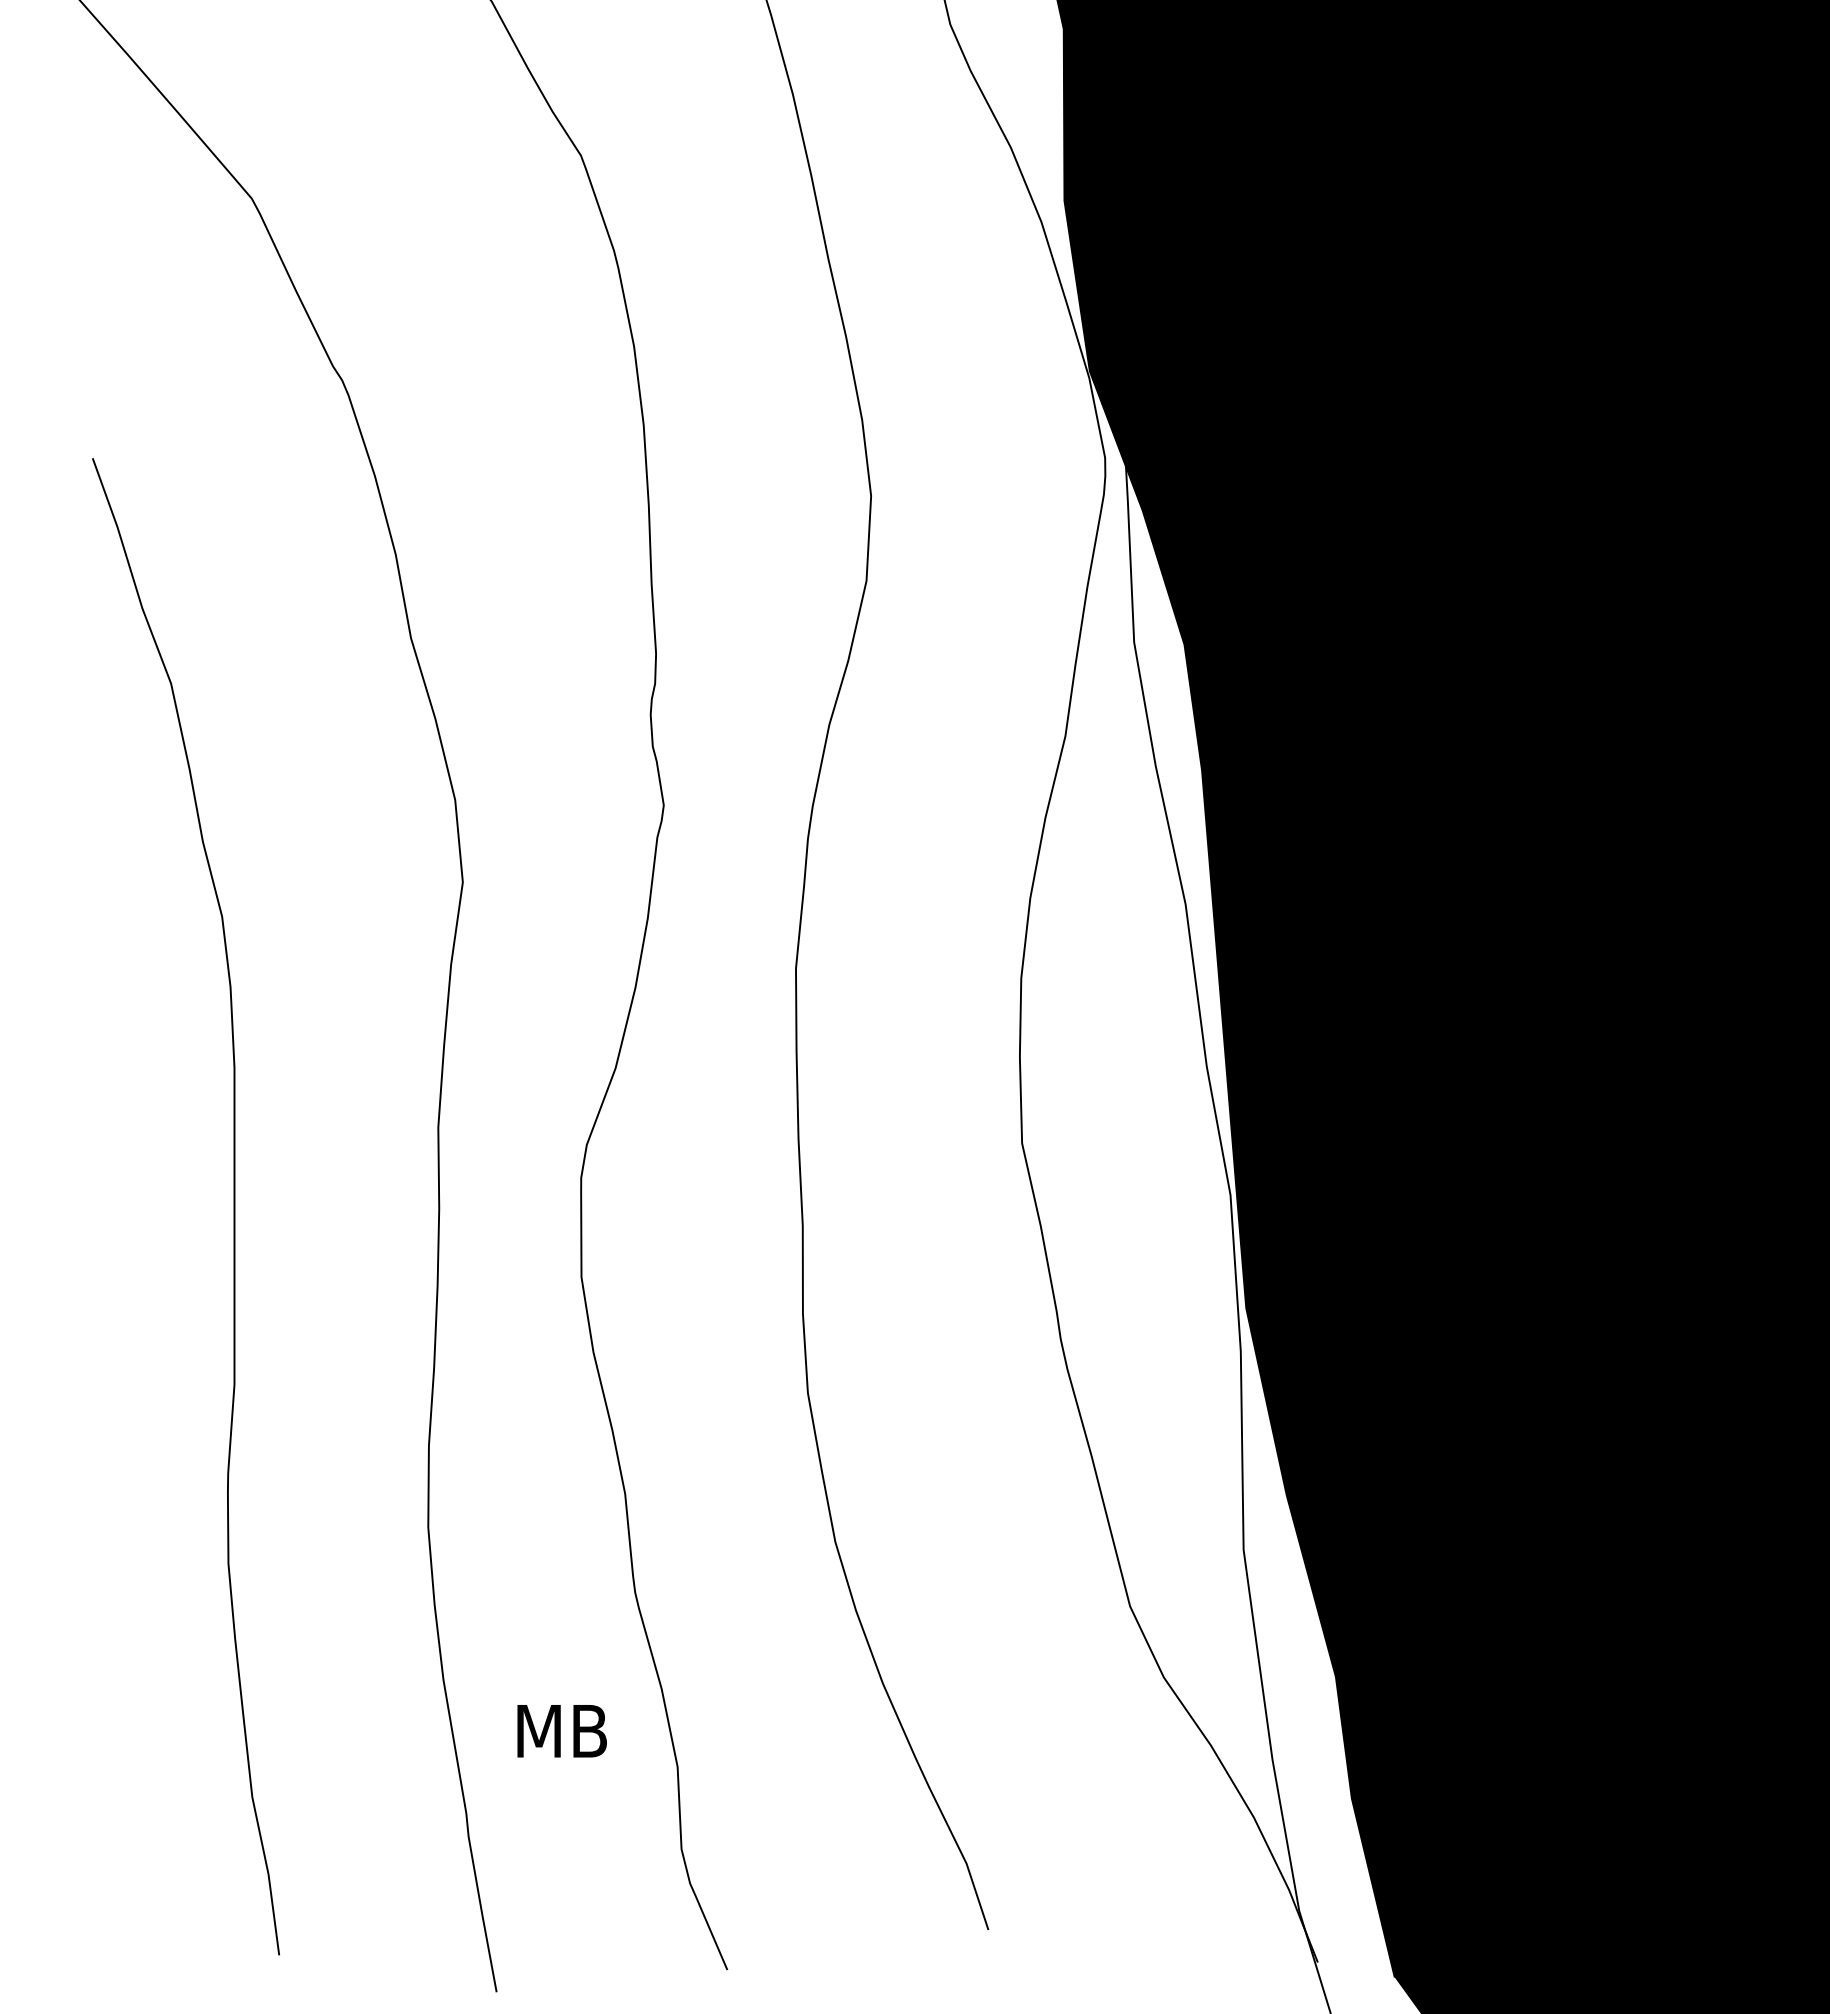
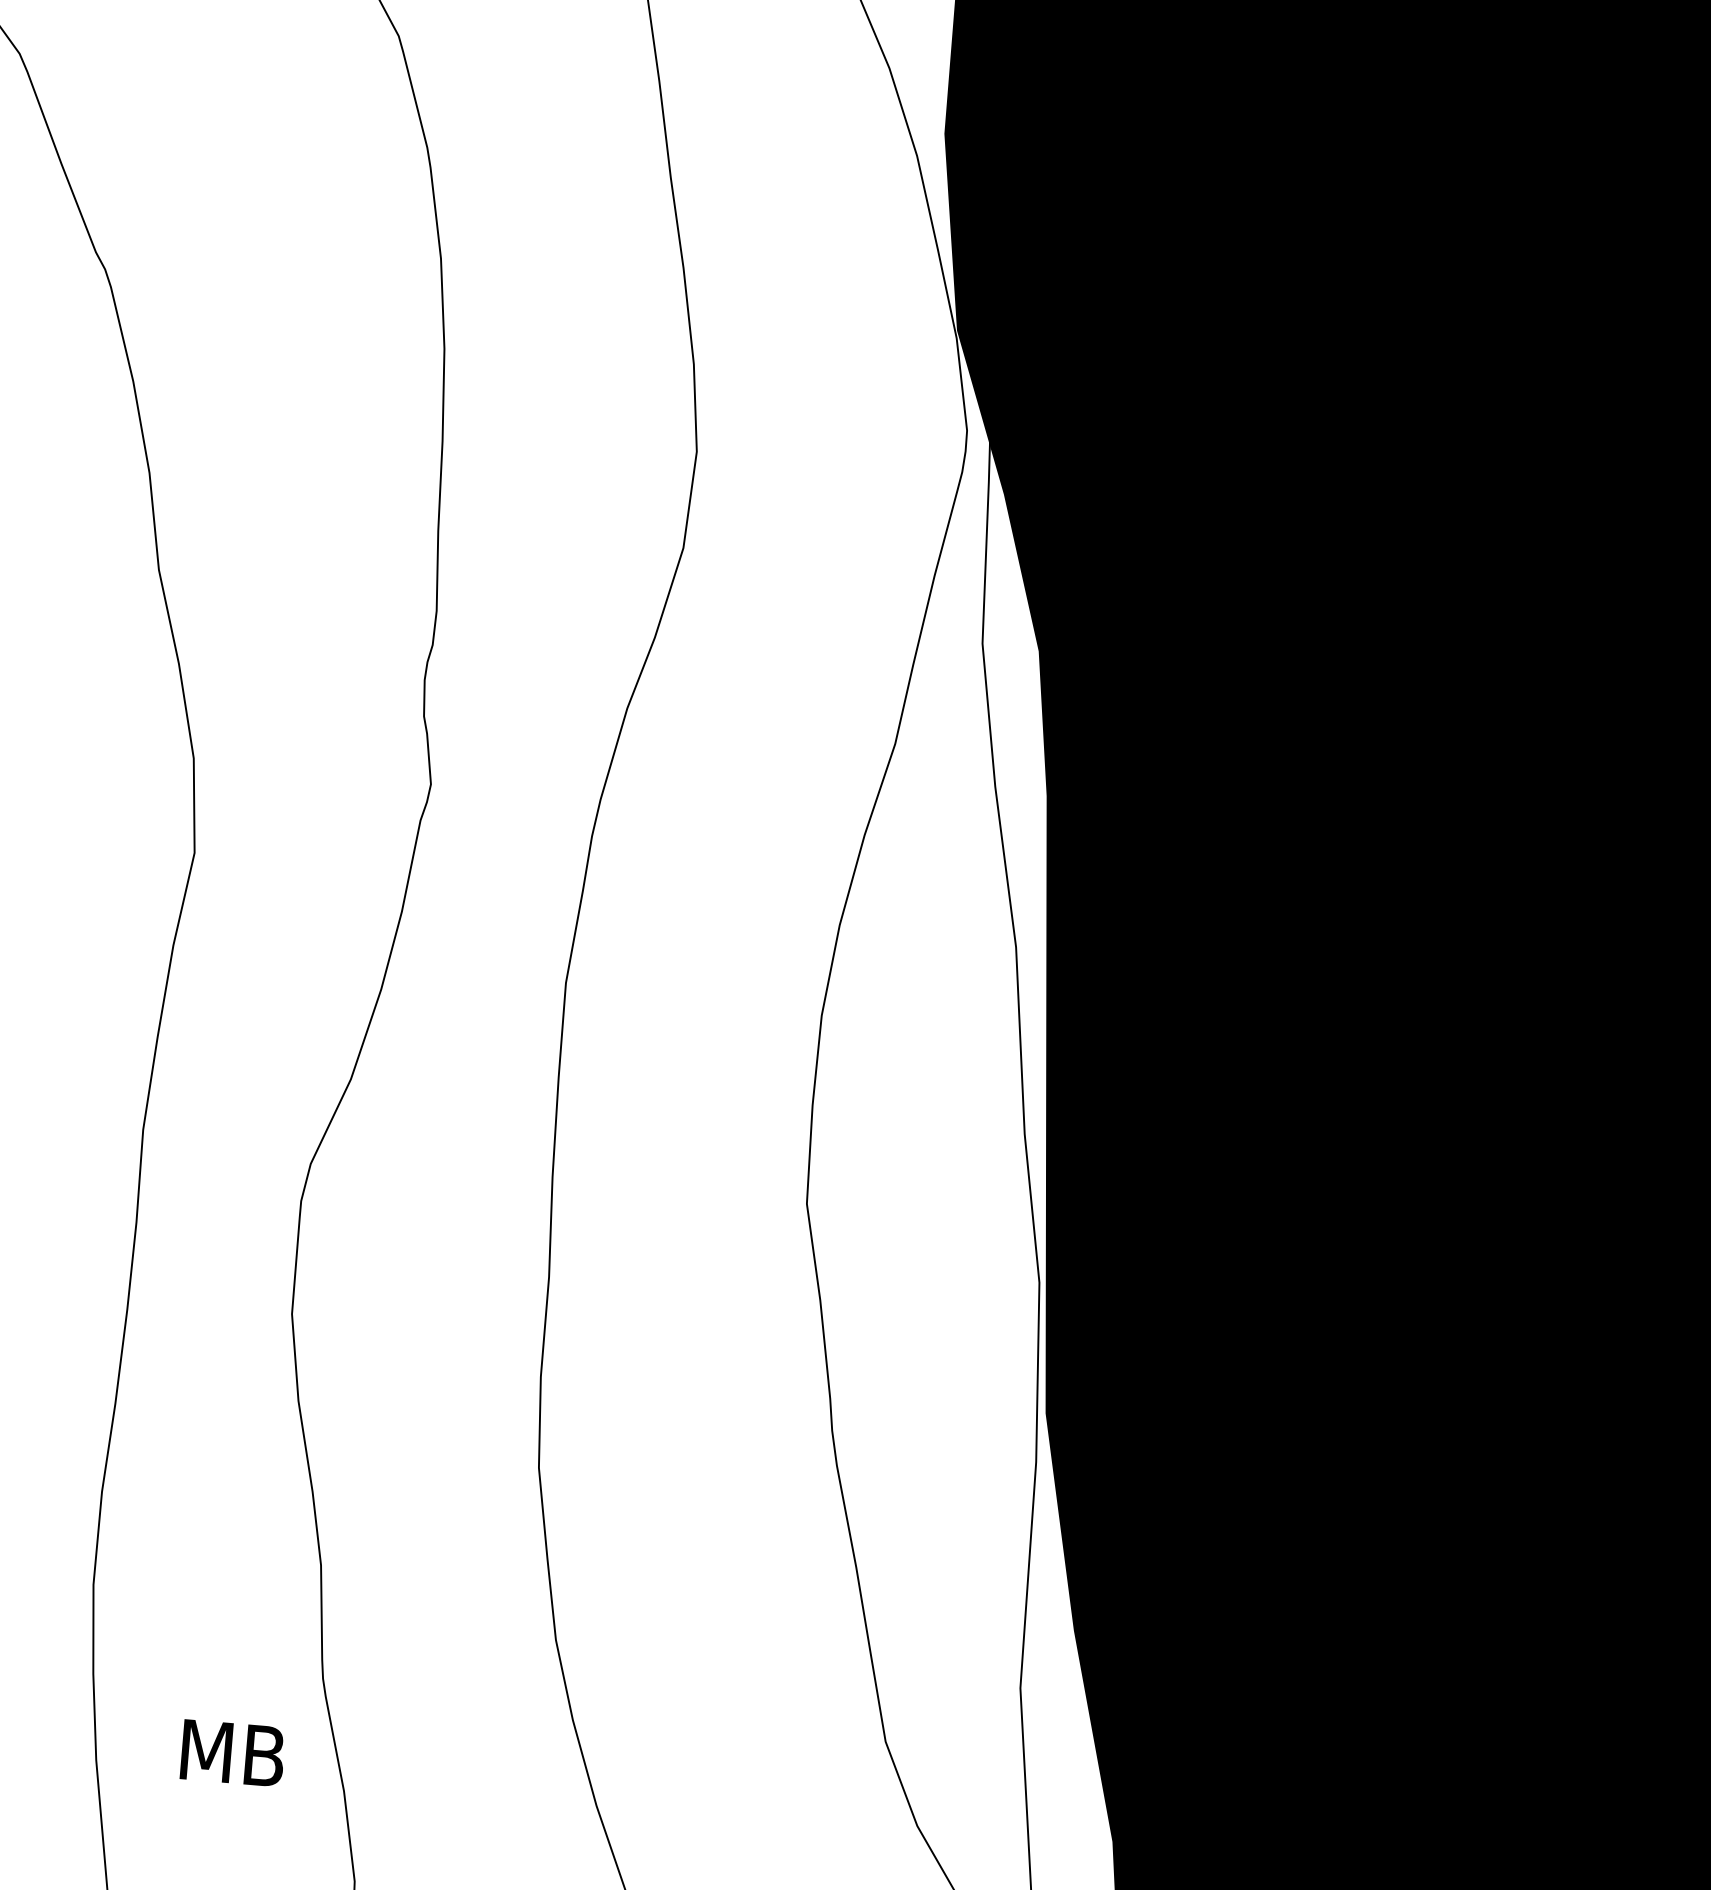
text: (561, 1731) -> (232, 1753), moved

